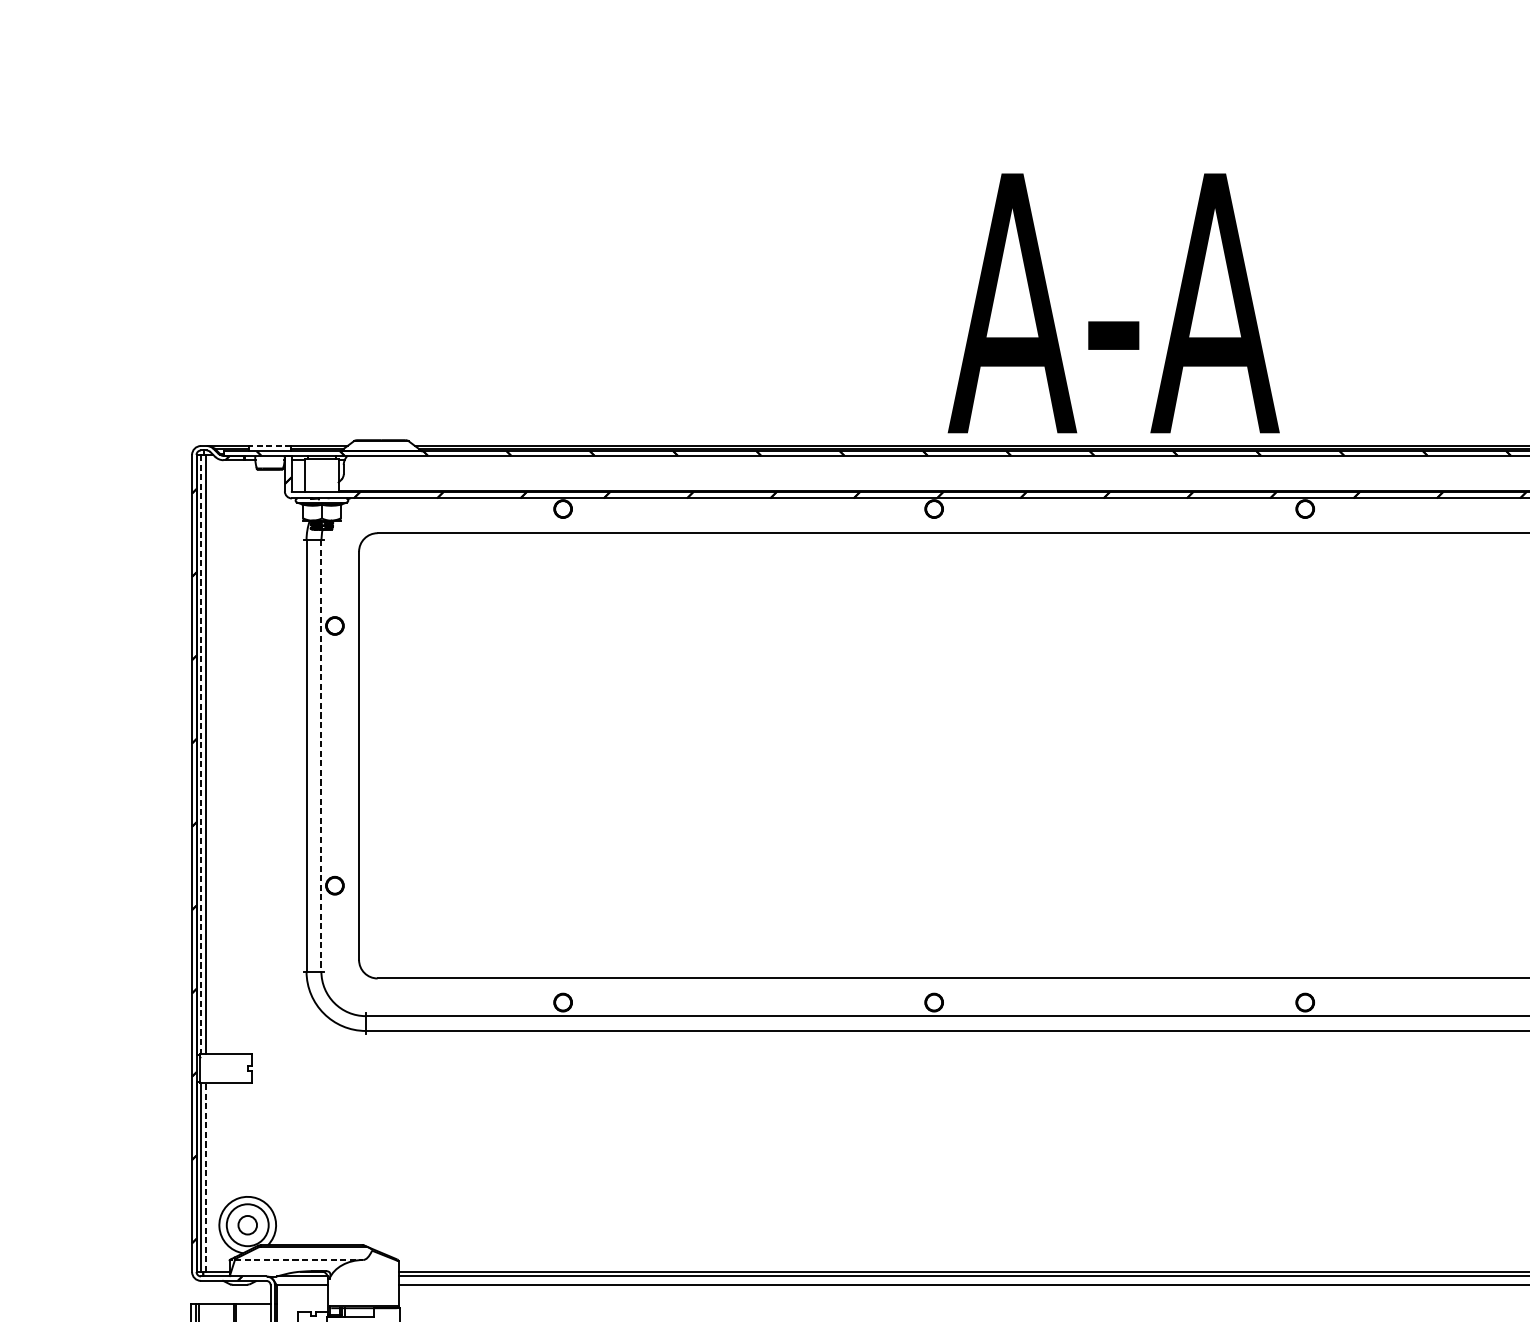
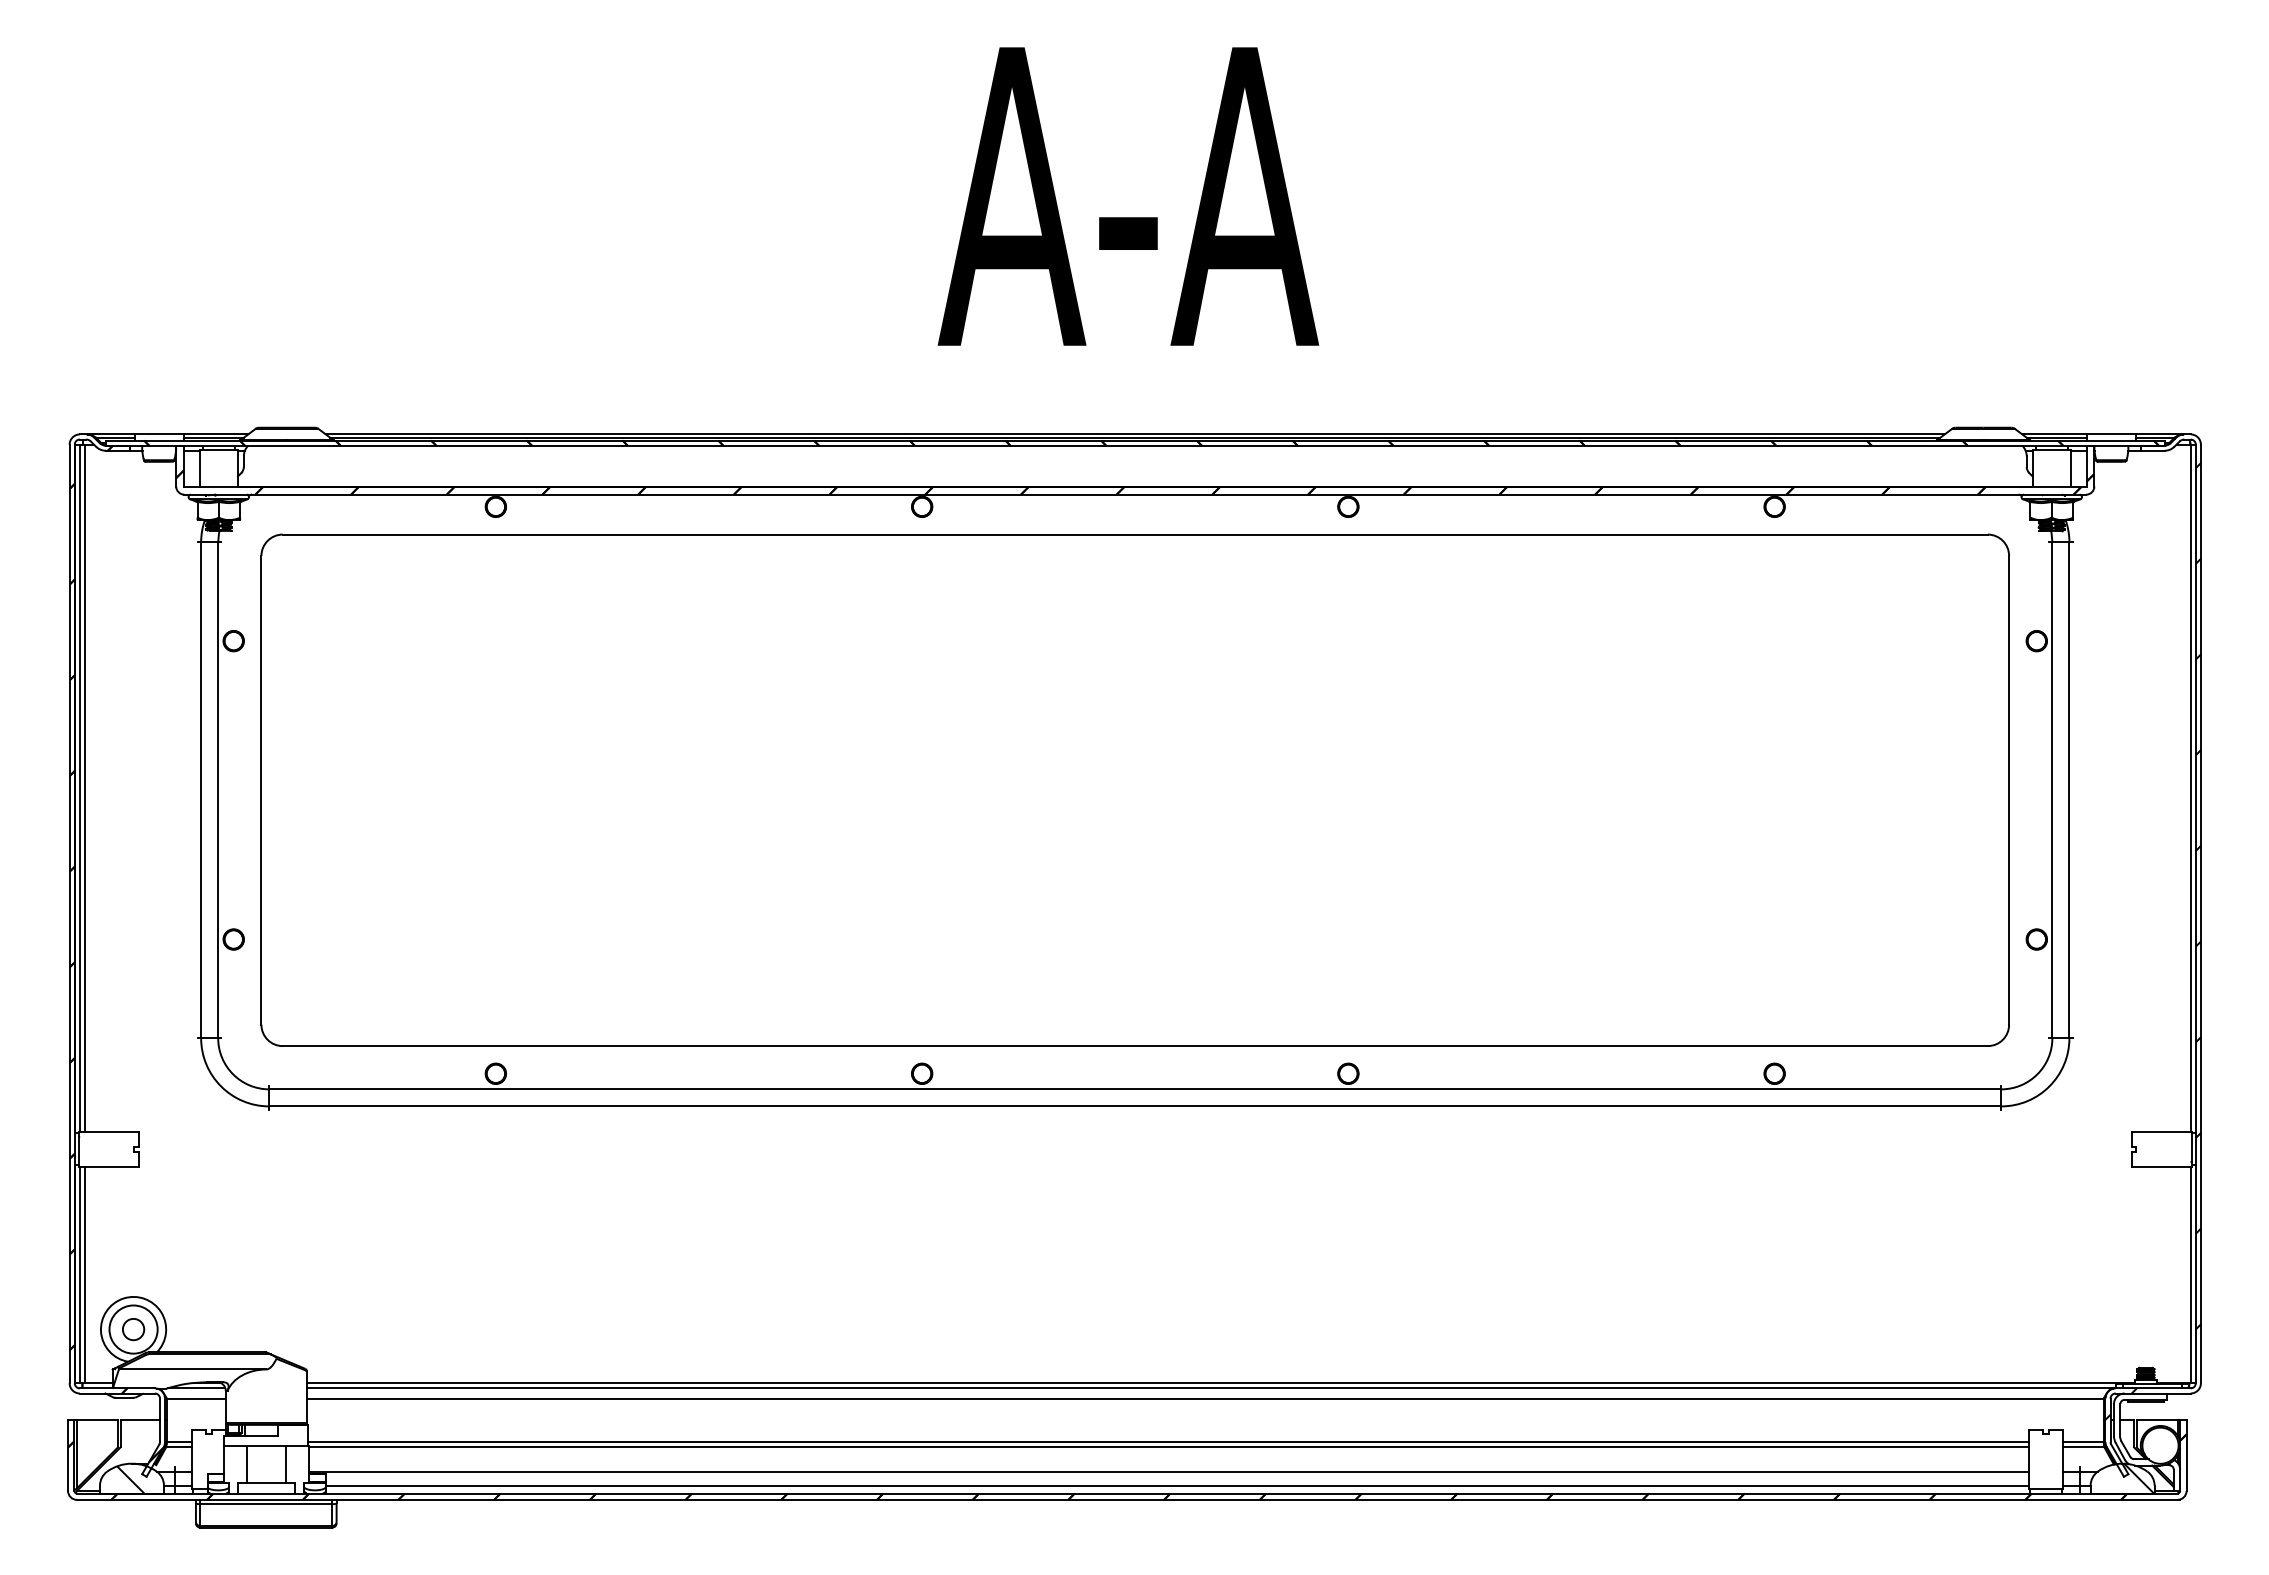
text: (1113, 303) -> (1128, 196), moved
line: (270, 446) -> (159, 434), dashed -> solid
line: (201, 754) -> (80, 788), dashed -> solid
line: (321, 755) -> (218, 790), dashed -> solid
line: (205, 1177) -> (85, 1274), dashed -> solid
line: (299, 1260) -> (192, 1369), dashed -> solid

